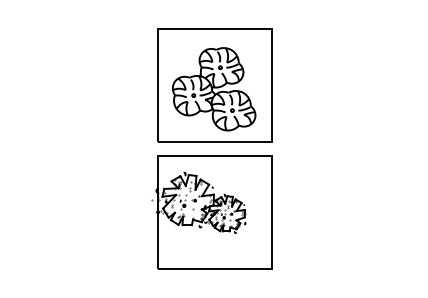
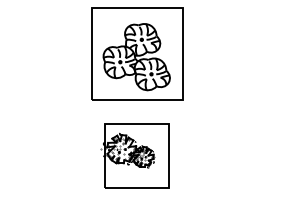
part: (211, 212) -> (134, 156), size x0.7

